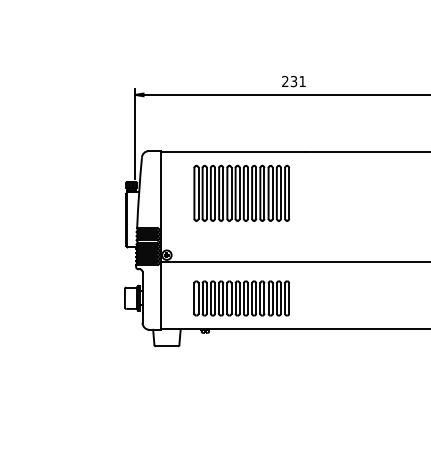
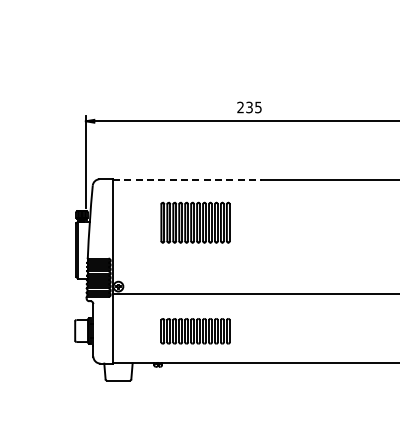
text: (302, 81) -> (258, 107), 231 -> 235
line: (234, 151) -> (188, 179), solid -> dashed
part: (241, 192) -> (195, 221), size x0.7
part: (241, 298) -> (195, 331), size x0.7

